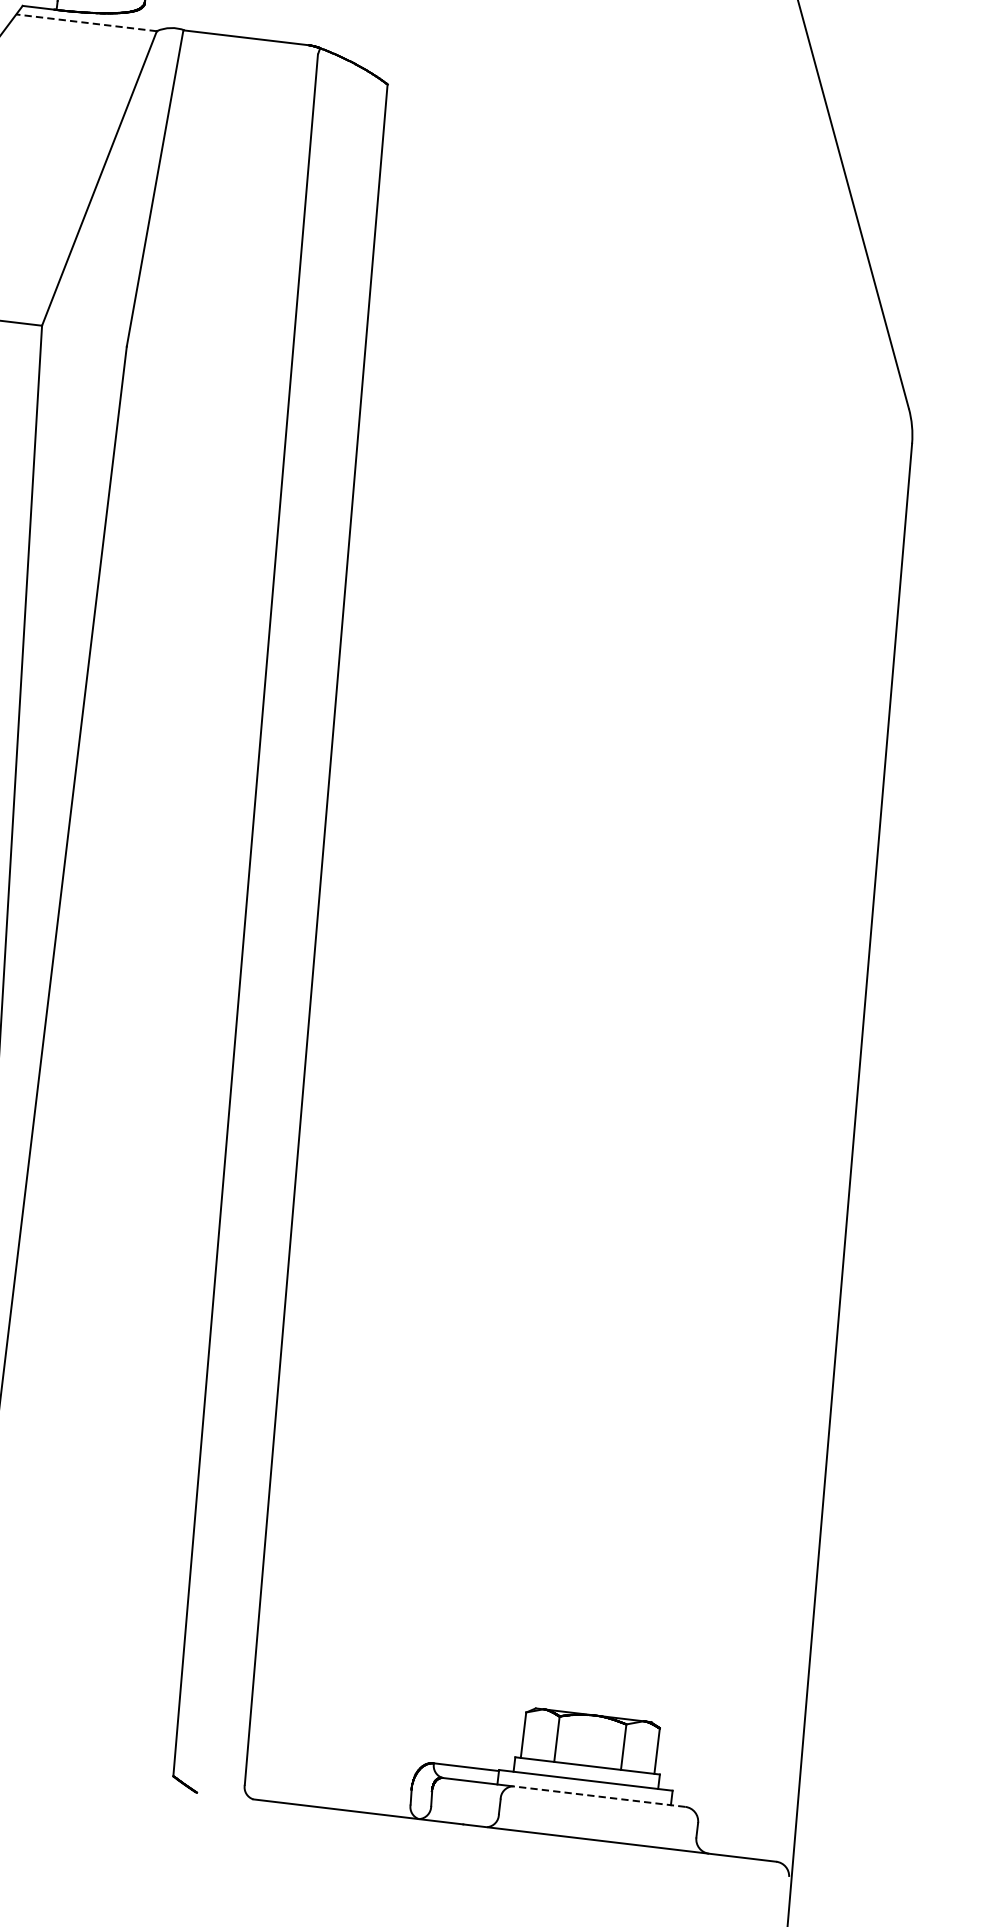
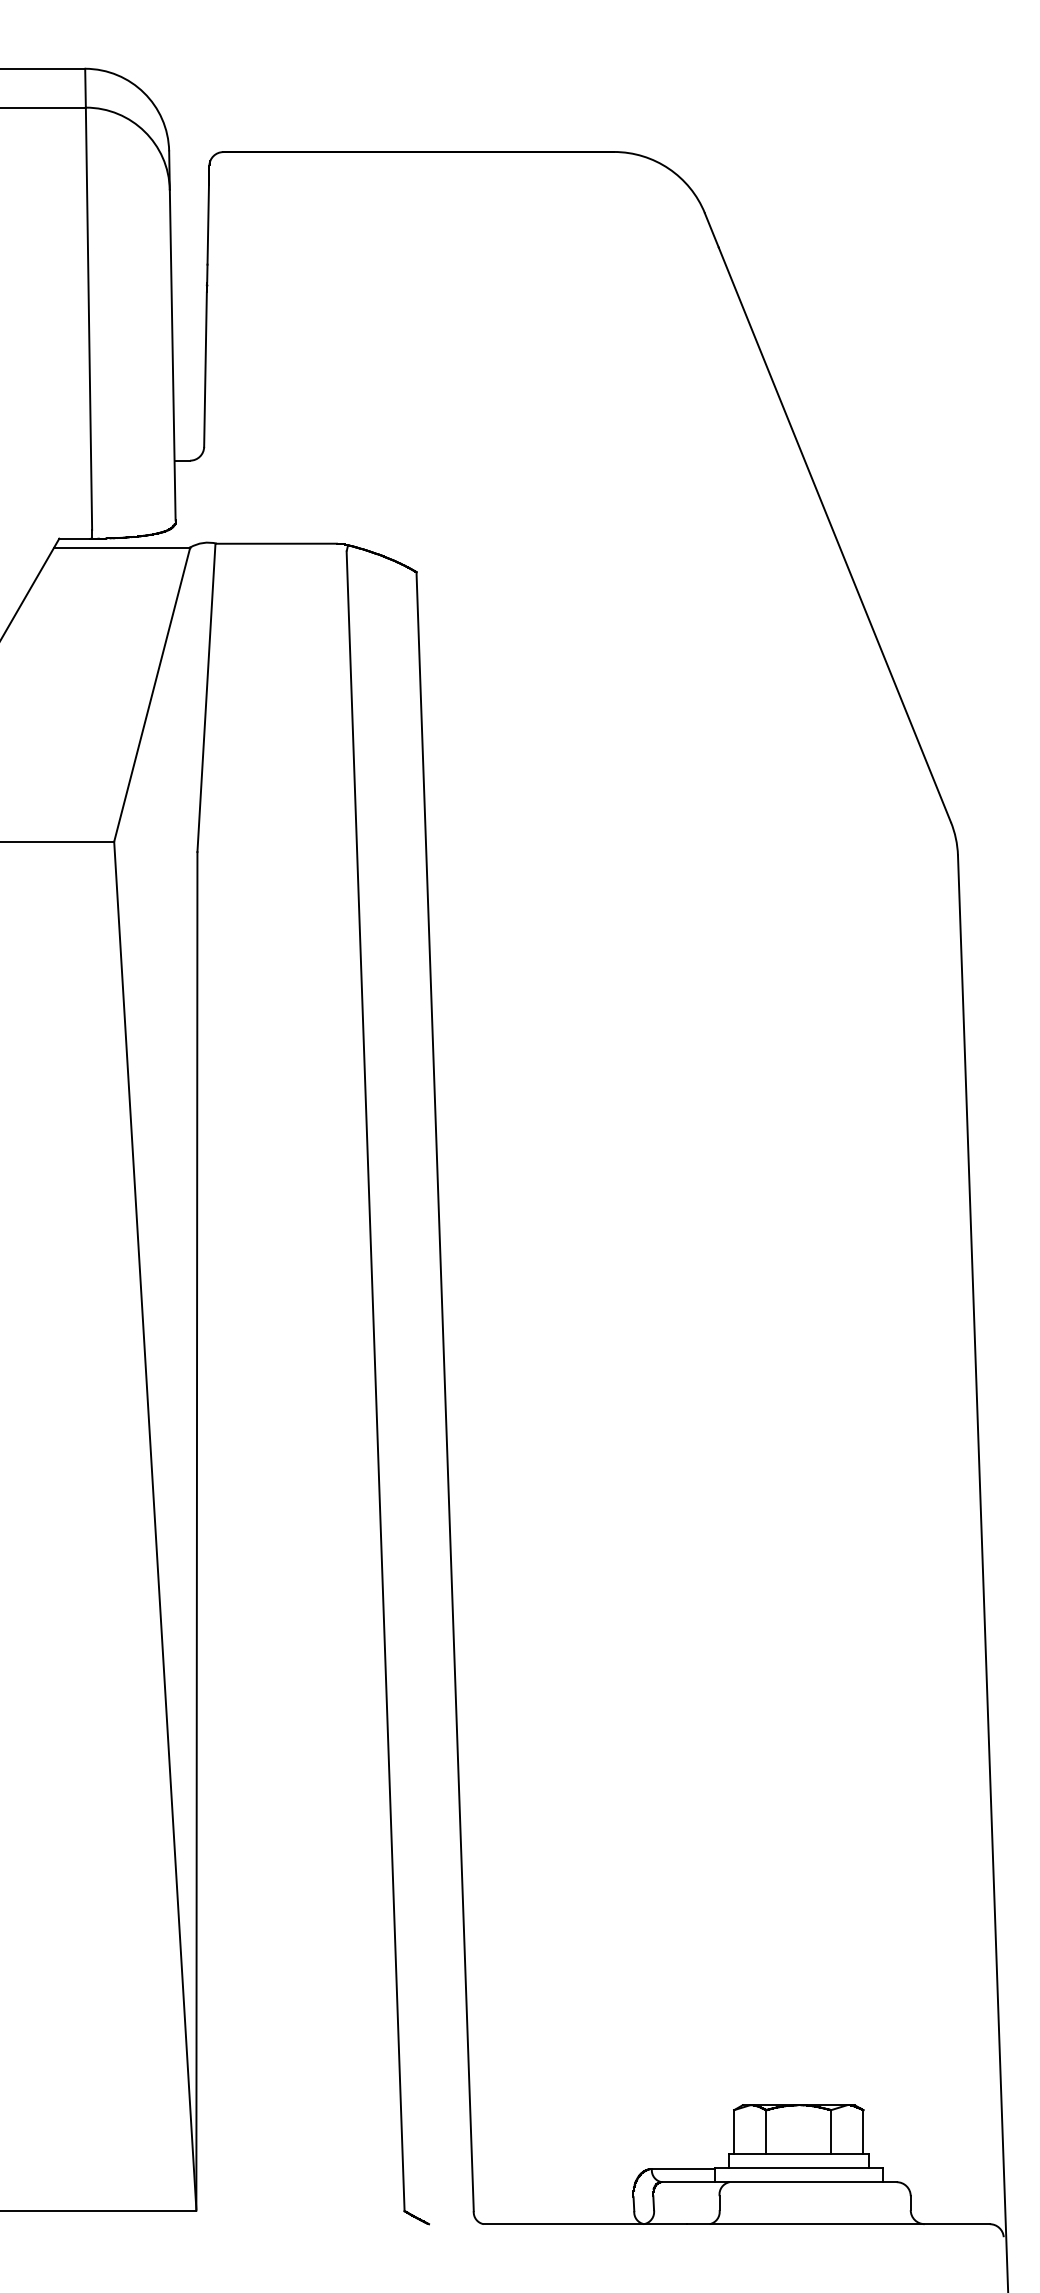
line: (86, 22) -> (122, 547), dashed -> solid
line: (599, 1796) -> (813, 2182), dashed -> solid

